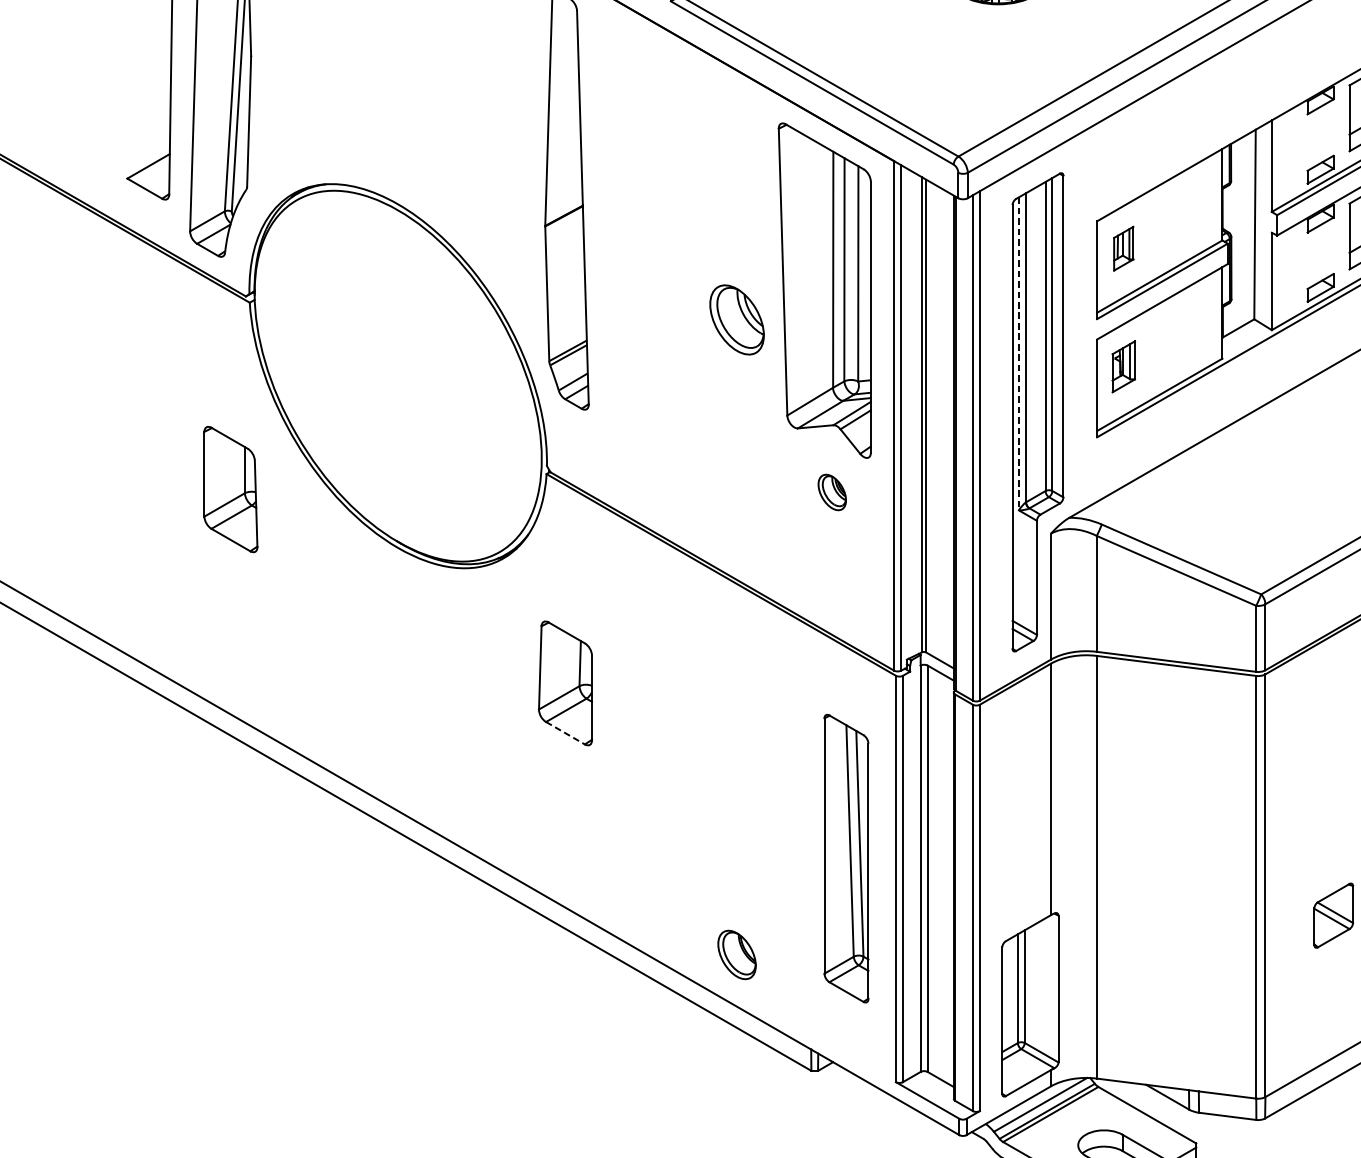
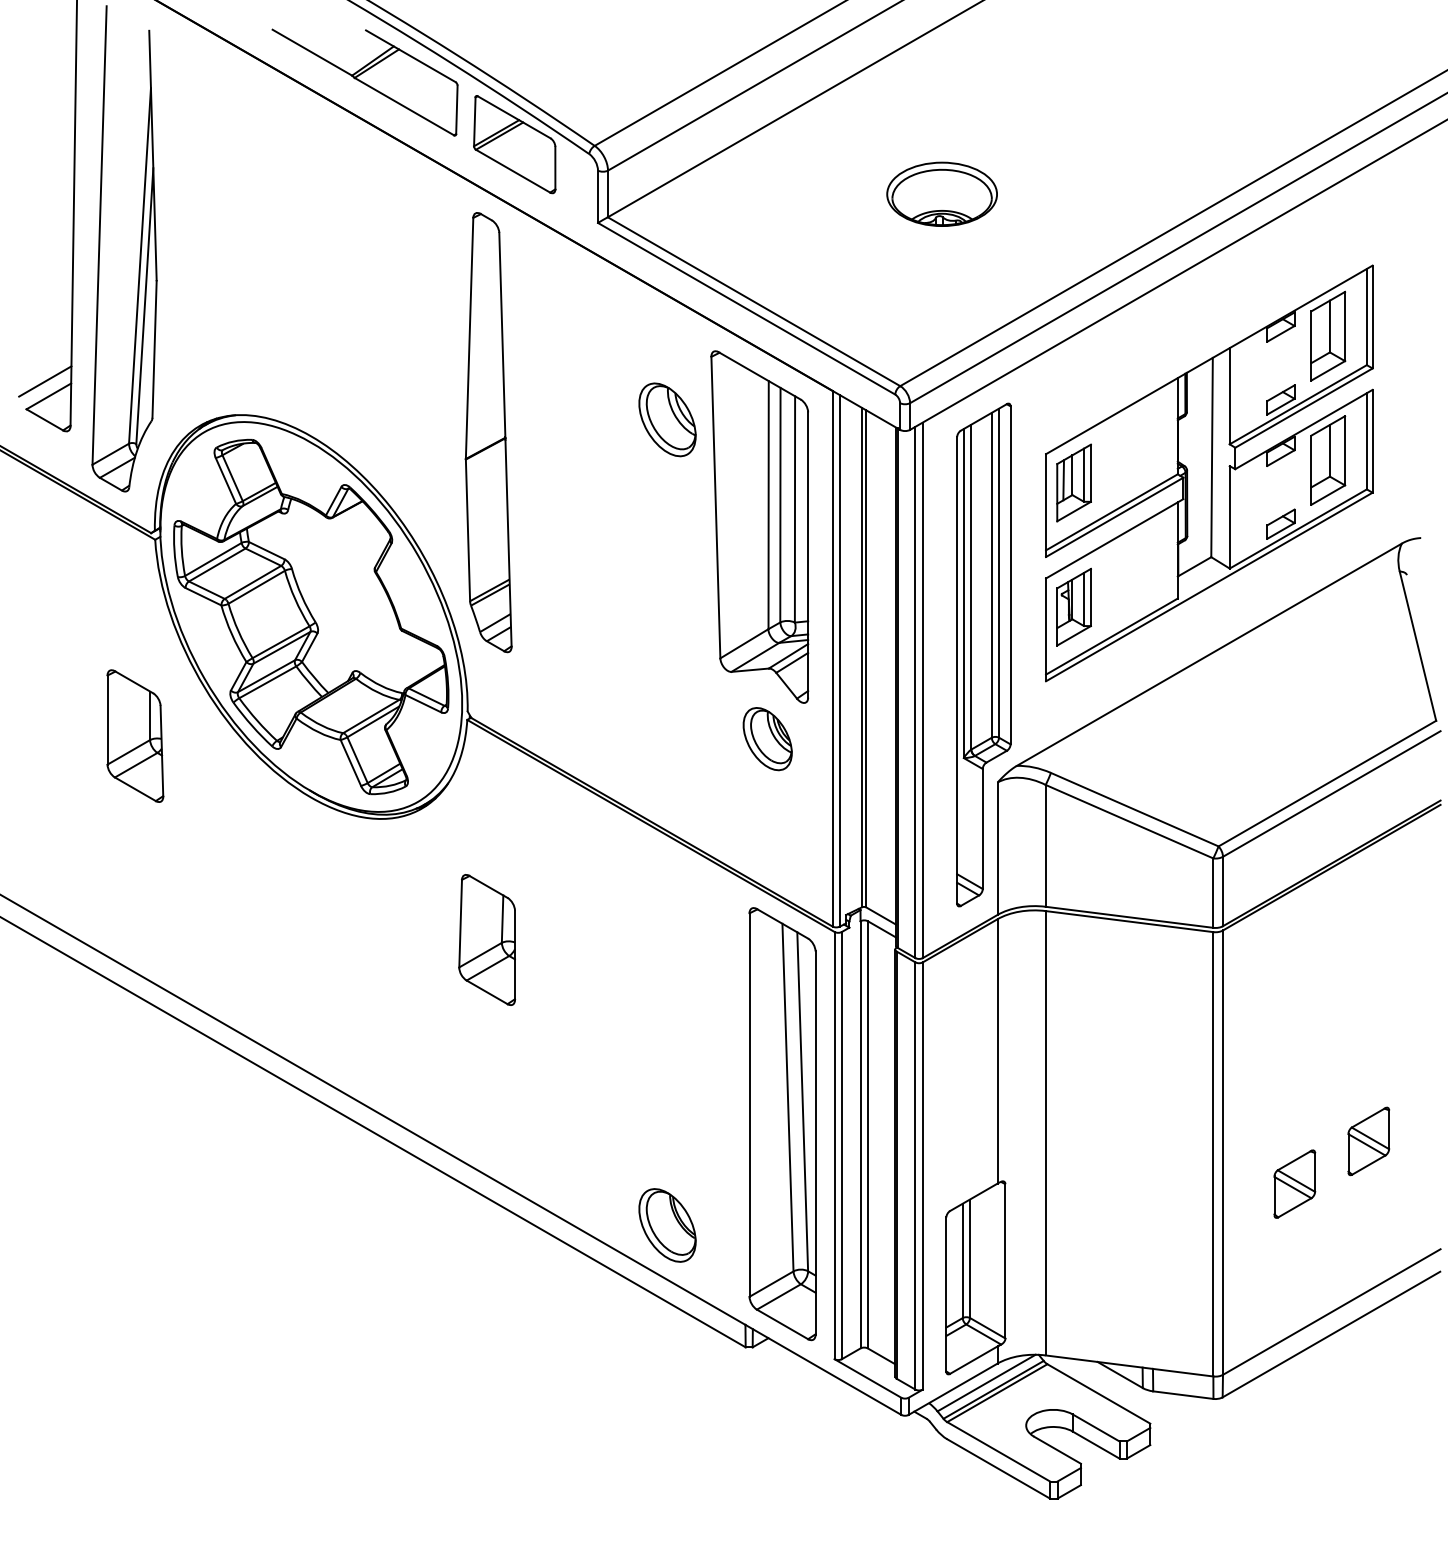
line: (145, 152) -> (45, 381), added
part: (1123, 248) -> (1073, 482), size x1.67
part: (737, 319) -> (667, 419), moved
line: (1018, 353) -> (963, 593), dashed -> solid
part: (1123, 366) -> (1073, 606), size x1.43
part: (398, 375) -> (311, 616), added
part: (832, 492) -> (767, 739), size x1.67
line: (565, 733) -> (487, 992), dashed -> solid
part: (846, 858) -> (782, 1124), size x1.43
part: (737, 954) -> (667, 1225), size x1.43

